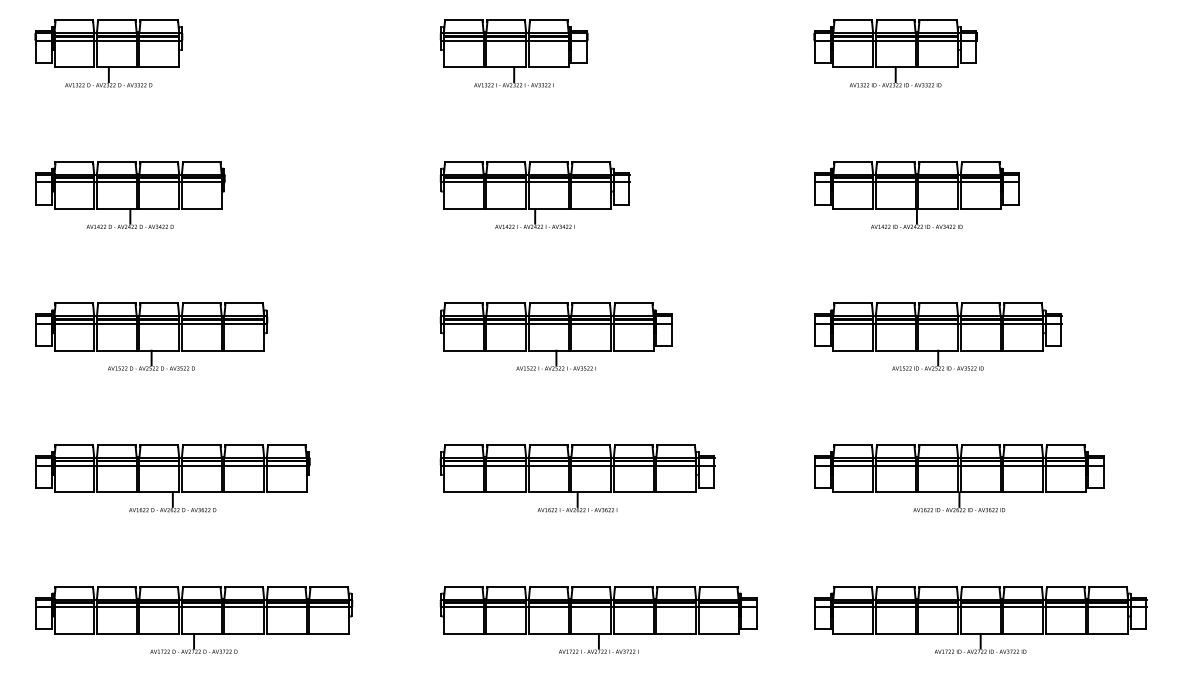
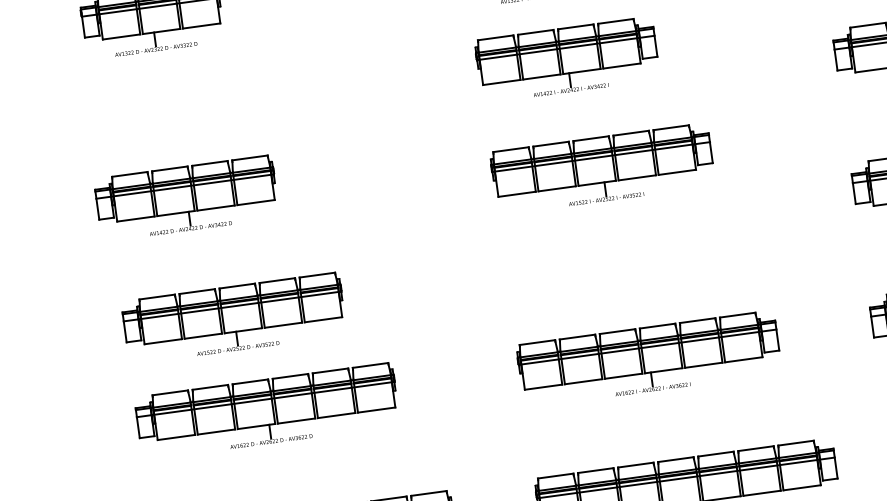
part: (130, 194) -> (187, 198), moved
part: (534, 194) -> (566, 59), moved
part: (151, 336) -> (234, 318), moved
part: (555, 336) -> (601, 169), moved

